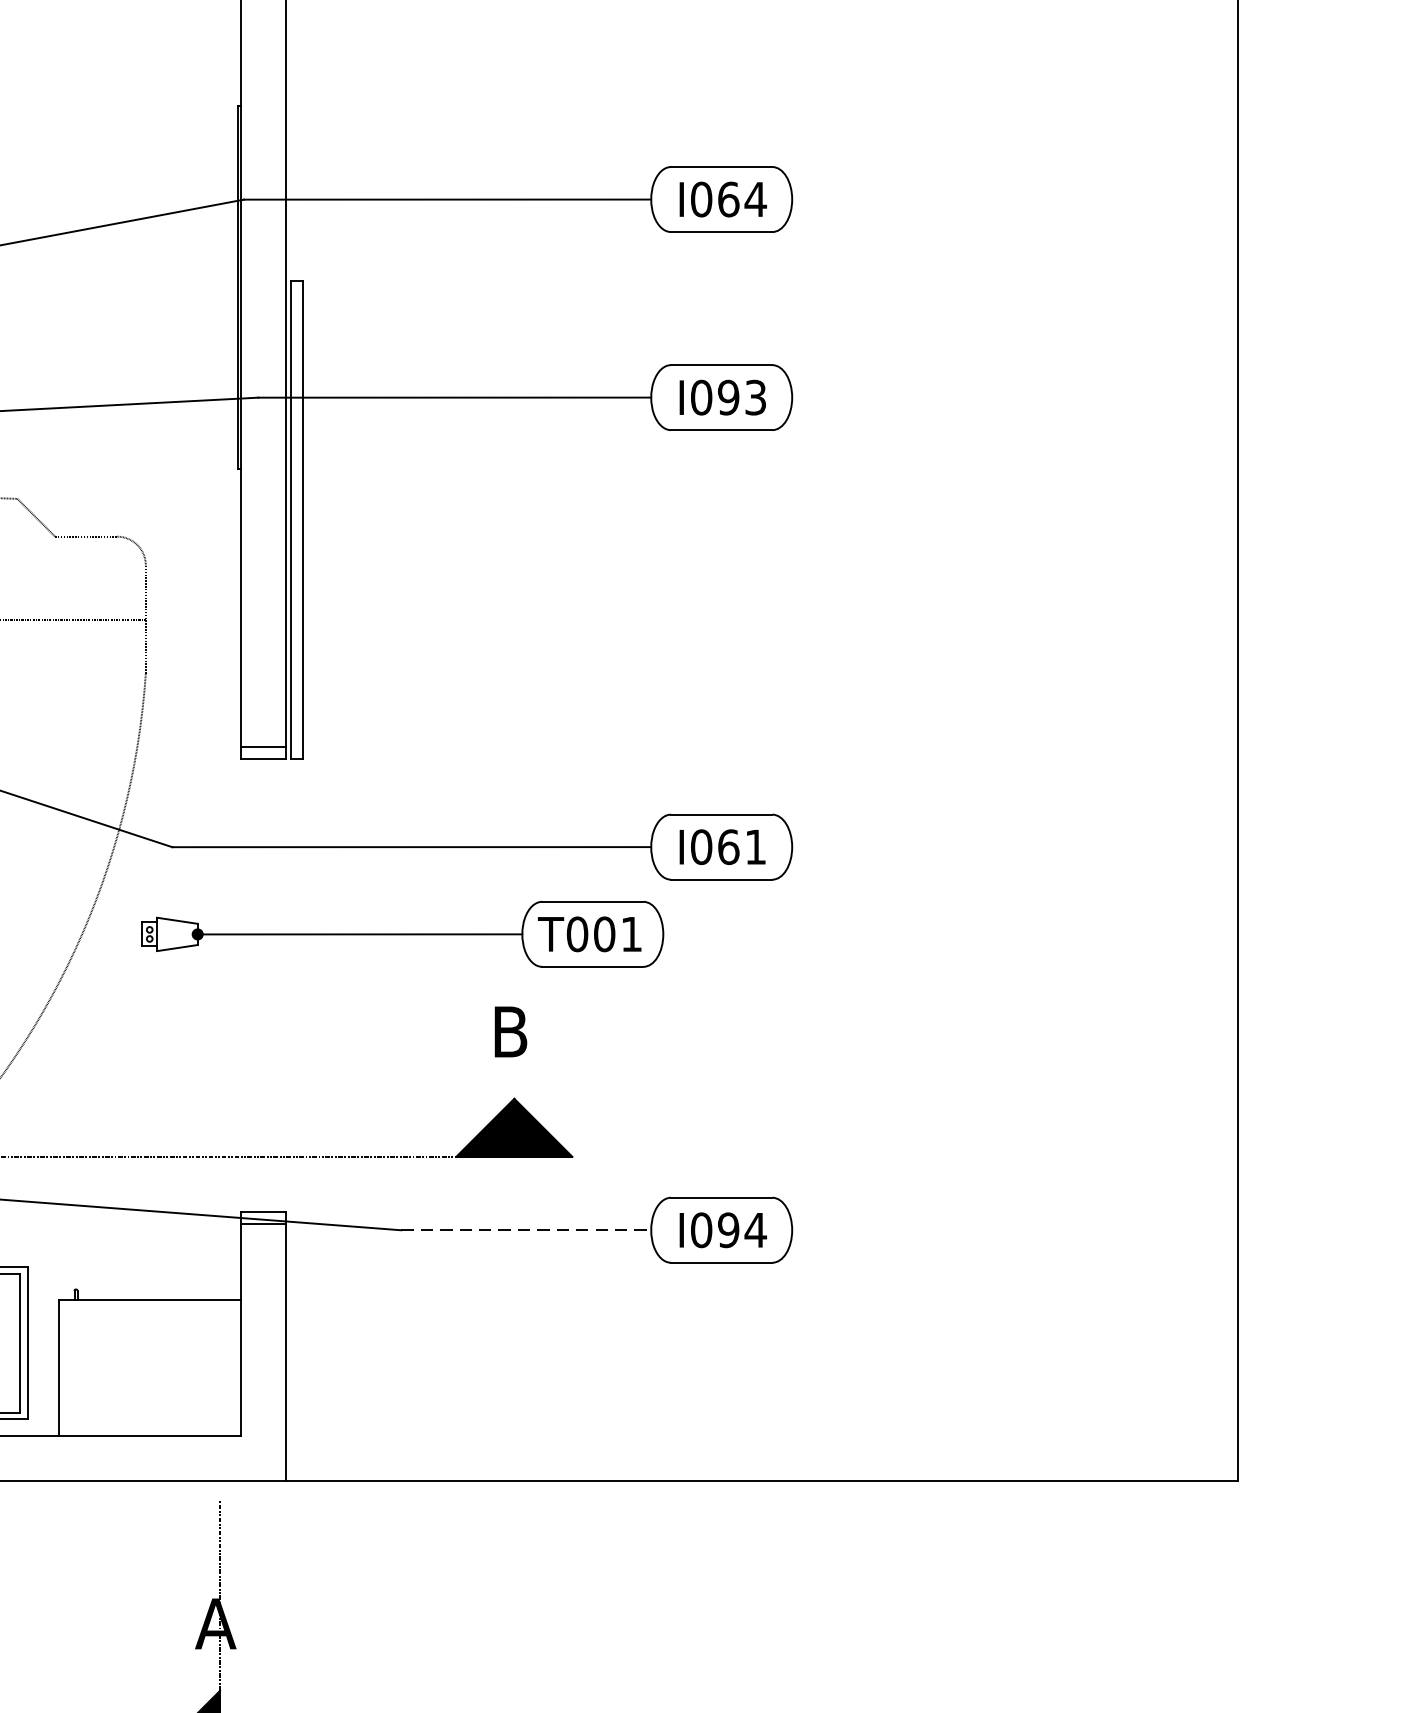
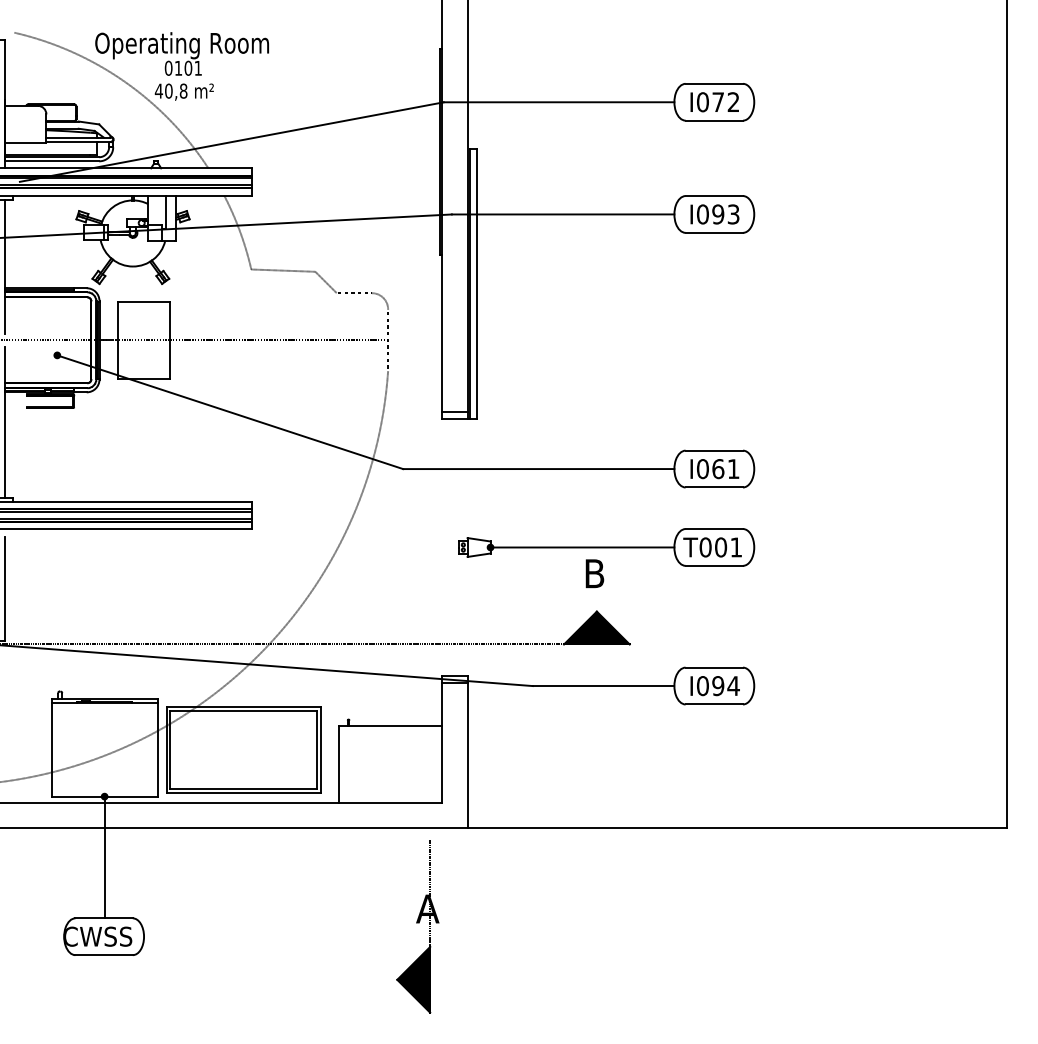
text: (741, 199) -> (725, 102), I064 -> I072
part: (402, 934) -> (606, 547), moved
line: (526, 1231) -> (603, 686), dashed -> solid

